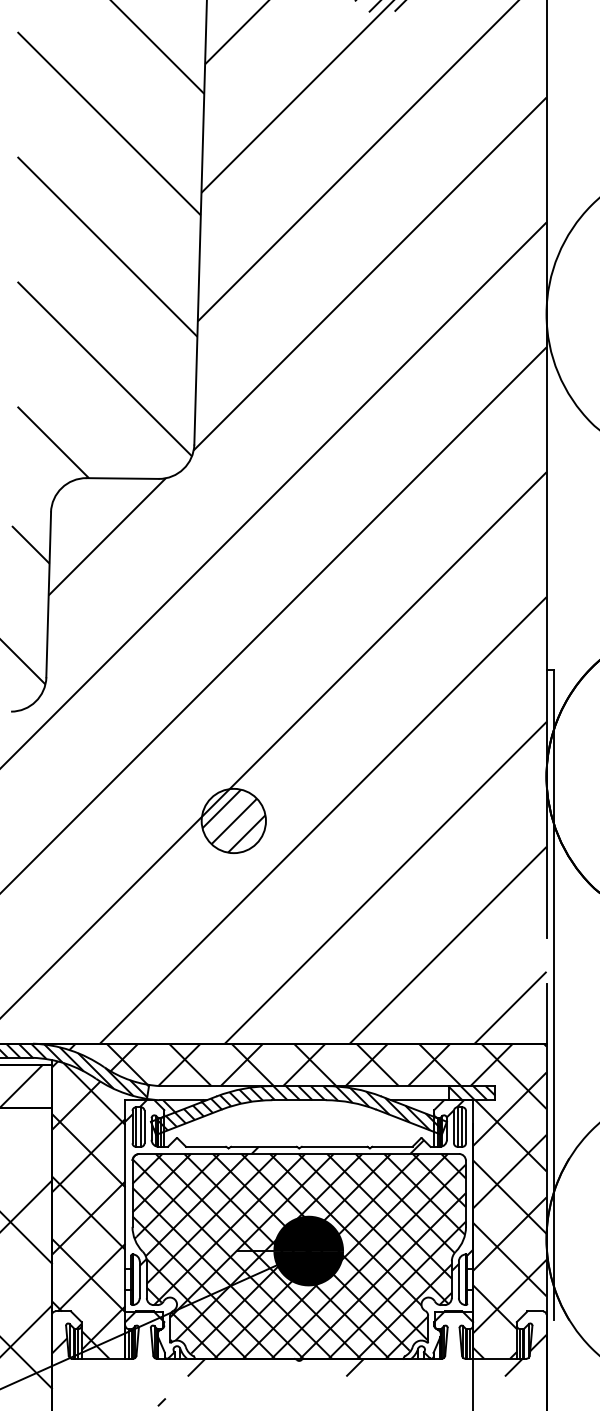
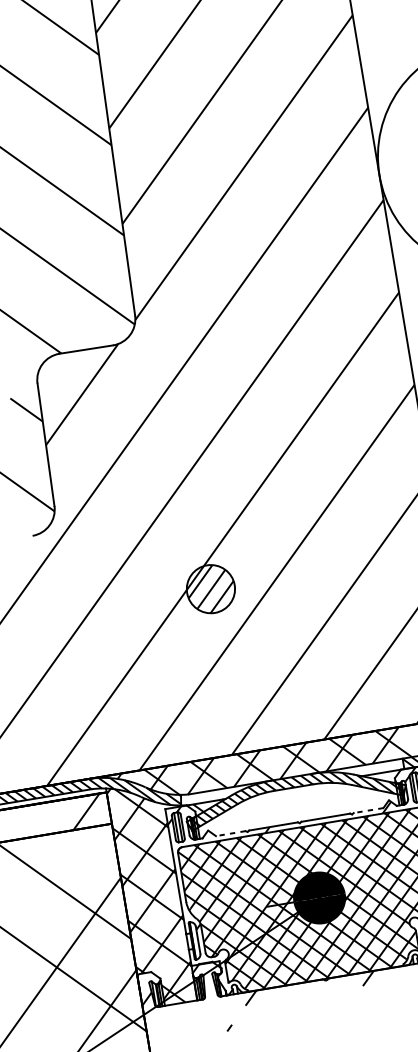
line: (205, 1146) -> (230, 833), solid -> dashed
line: (391, 1146) -> (367, 810), solid -> dashed

